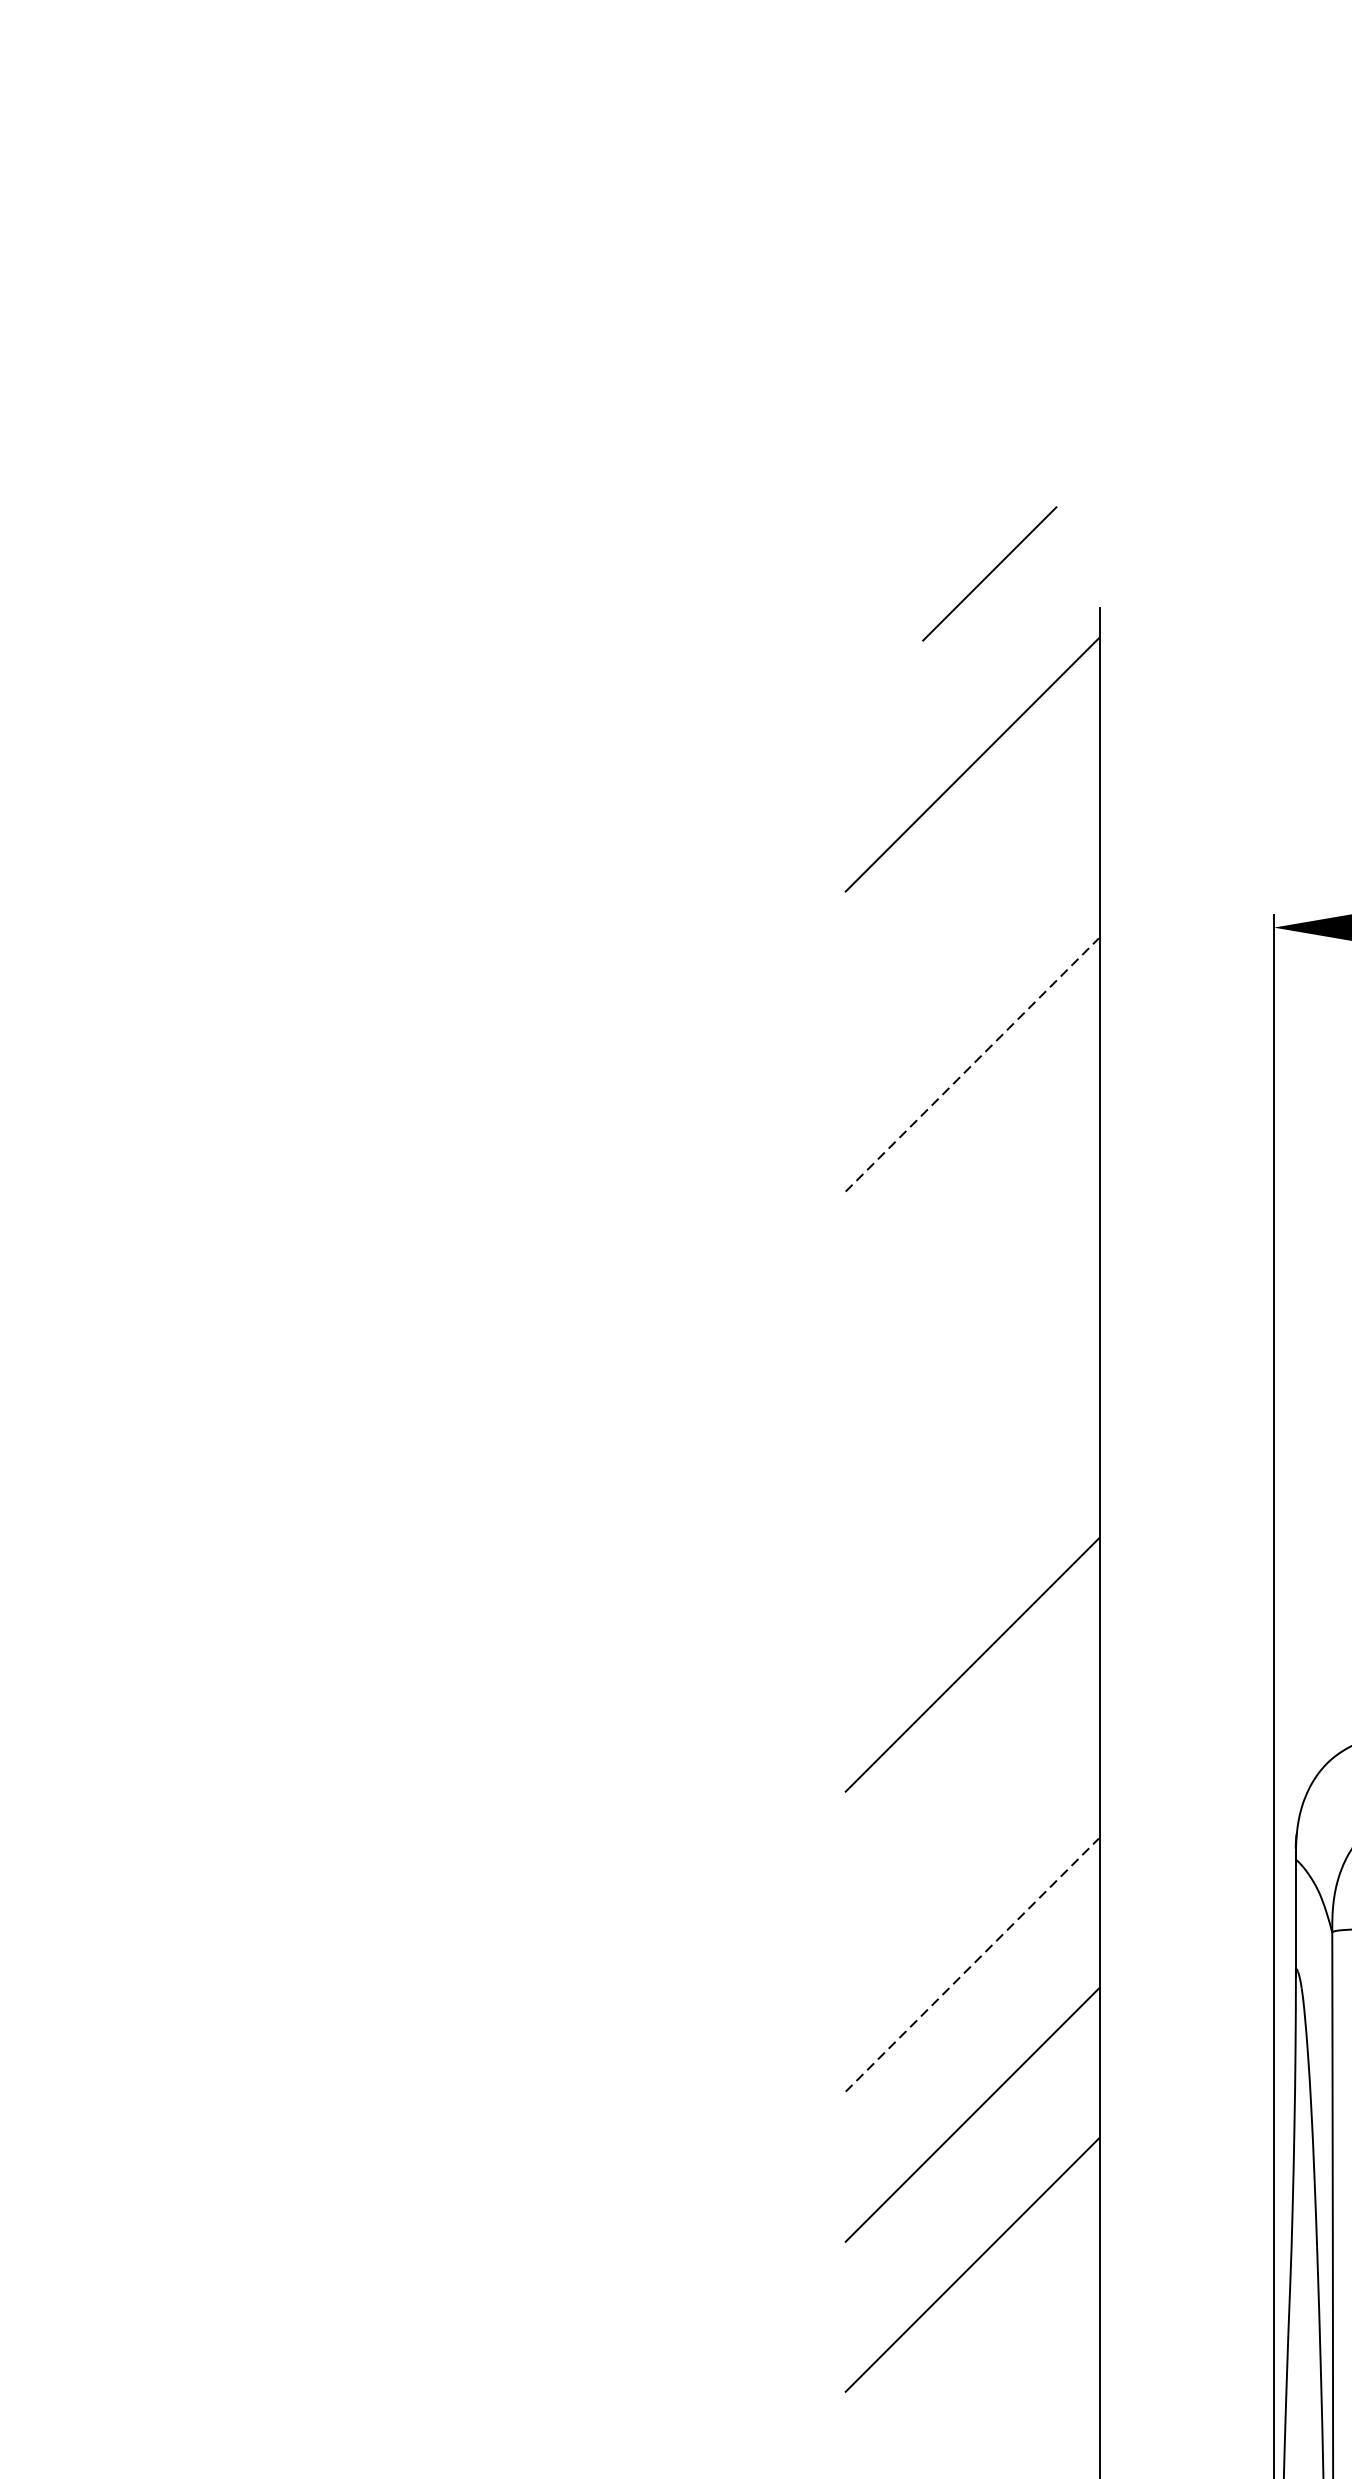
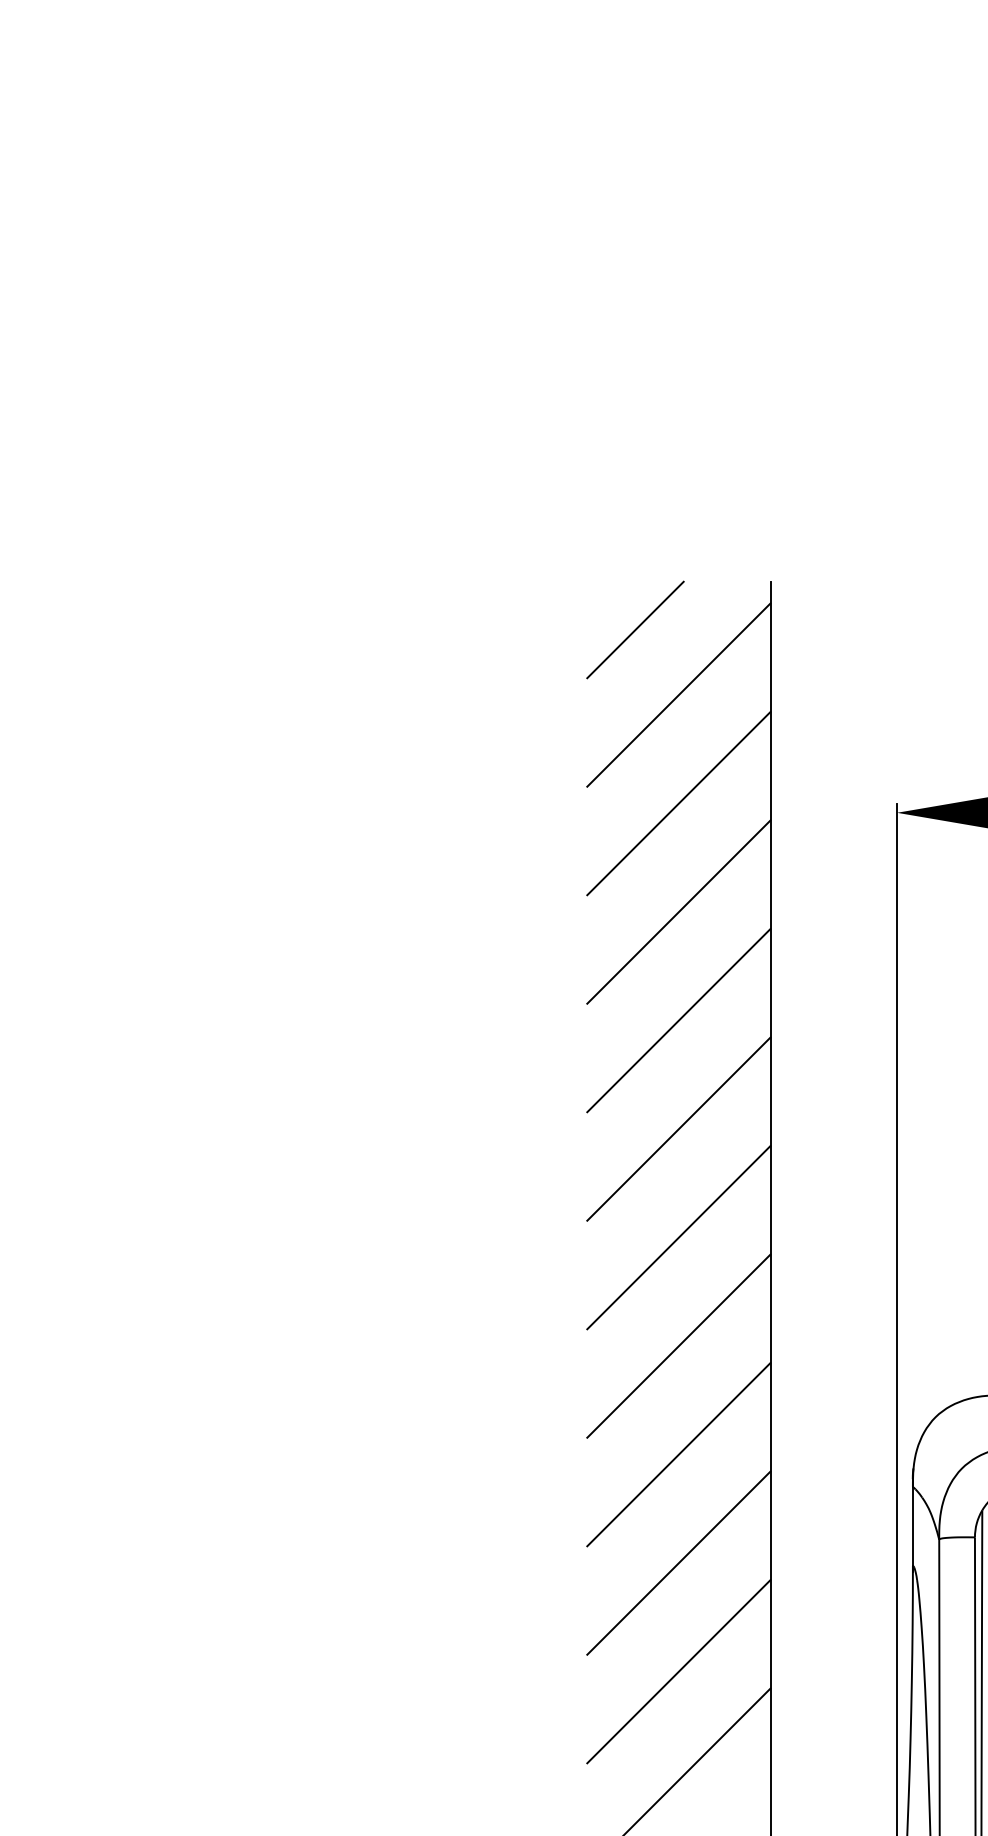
line: (989, 573) -> (635, 629), moved
line: (971, 914) -> (678, 803), added
line: (971, 1065) -> (678, 912), dashed -> solid
line: (971, 1214) -> (678, 1020), added
line: (971, 1364) -> (678, 1128), added
line: (971, 1514) -> (678, 1237), added
line: (971, 1814) -> (678, 1454), added
line: (973, 1964) -> (679, 1562), dashed -> solid

